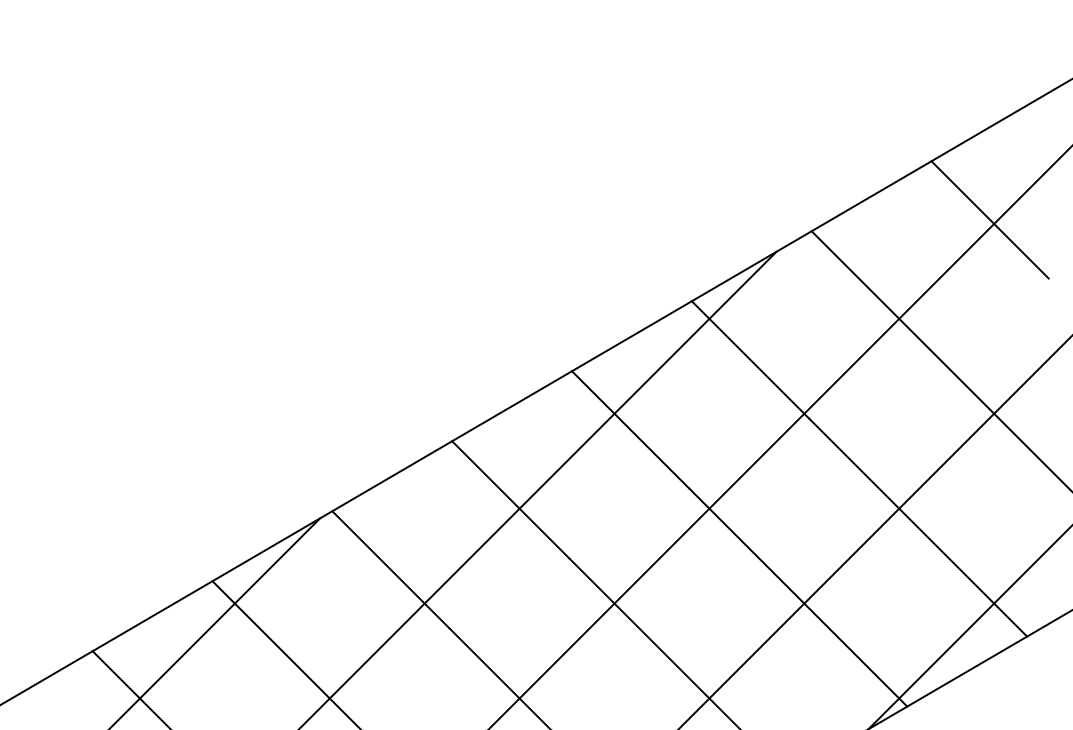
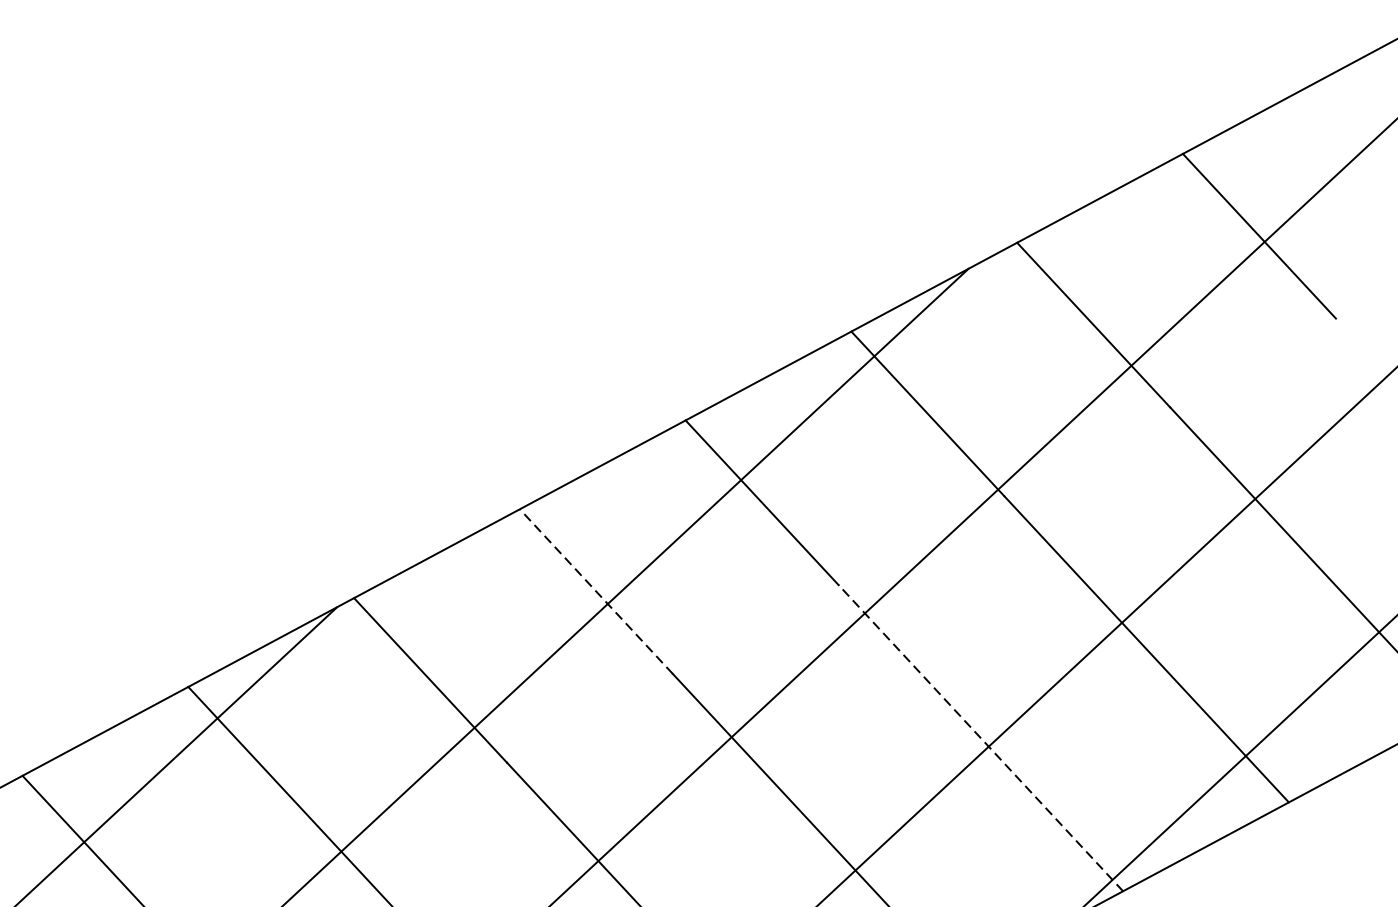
line: (510, 499) -> (595, 591), solid -> dashed
line: (797, 597) -> (979, 738), solid -> dashed

